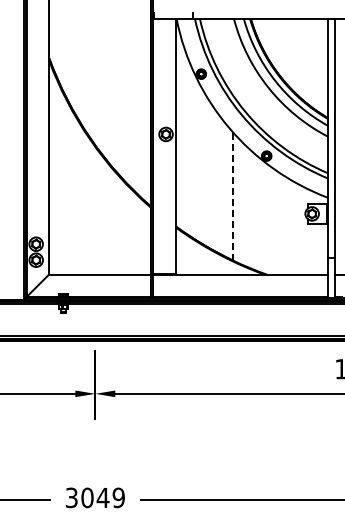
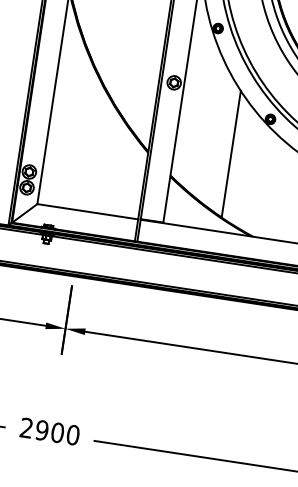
line: (233, 197) -> (231, 155), dashed -> solid
text: (94, 497) -> (49, 431), 3049 -> 2900

